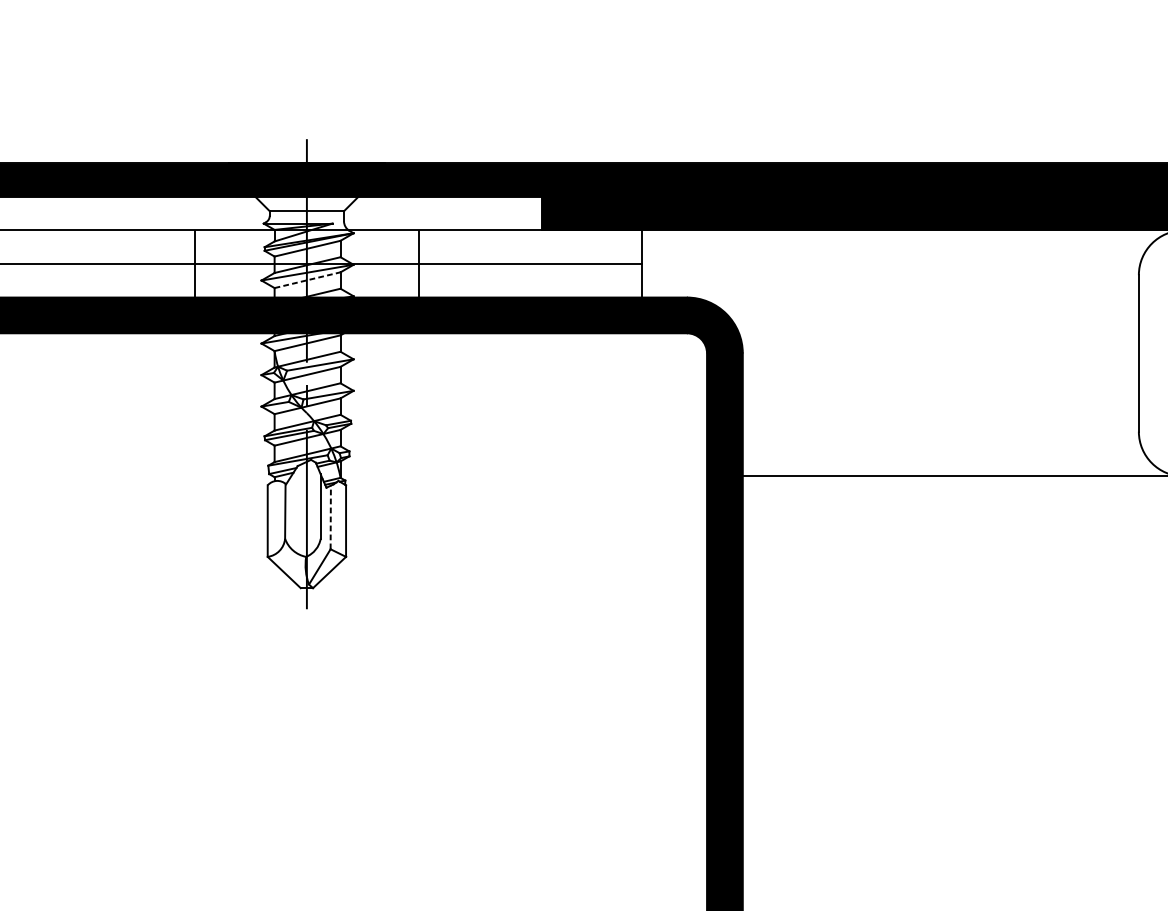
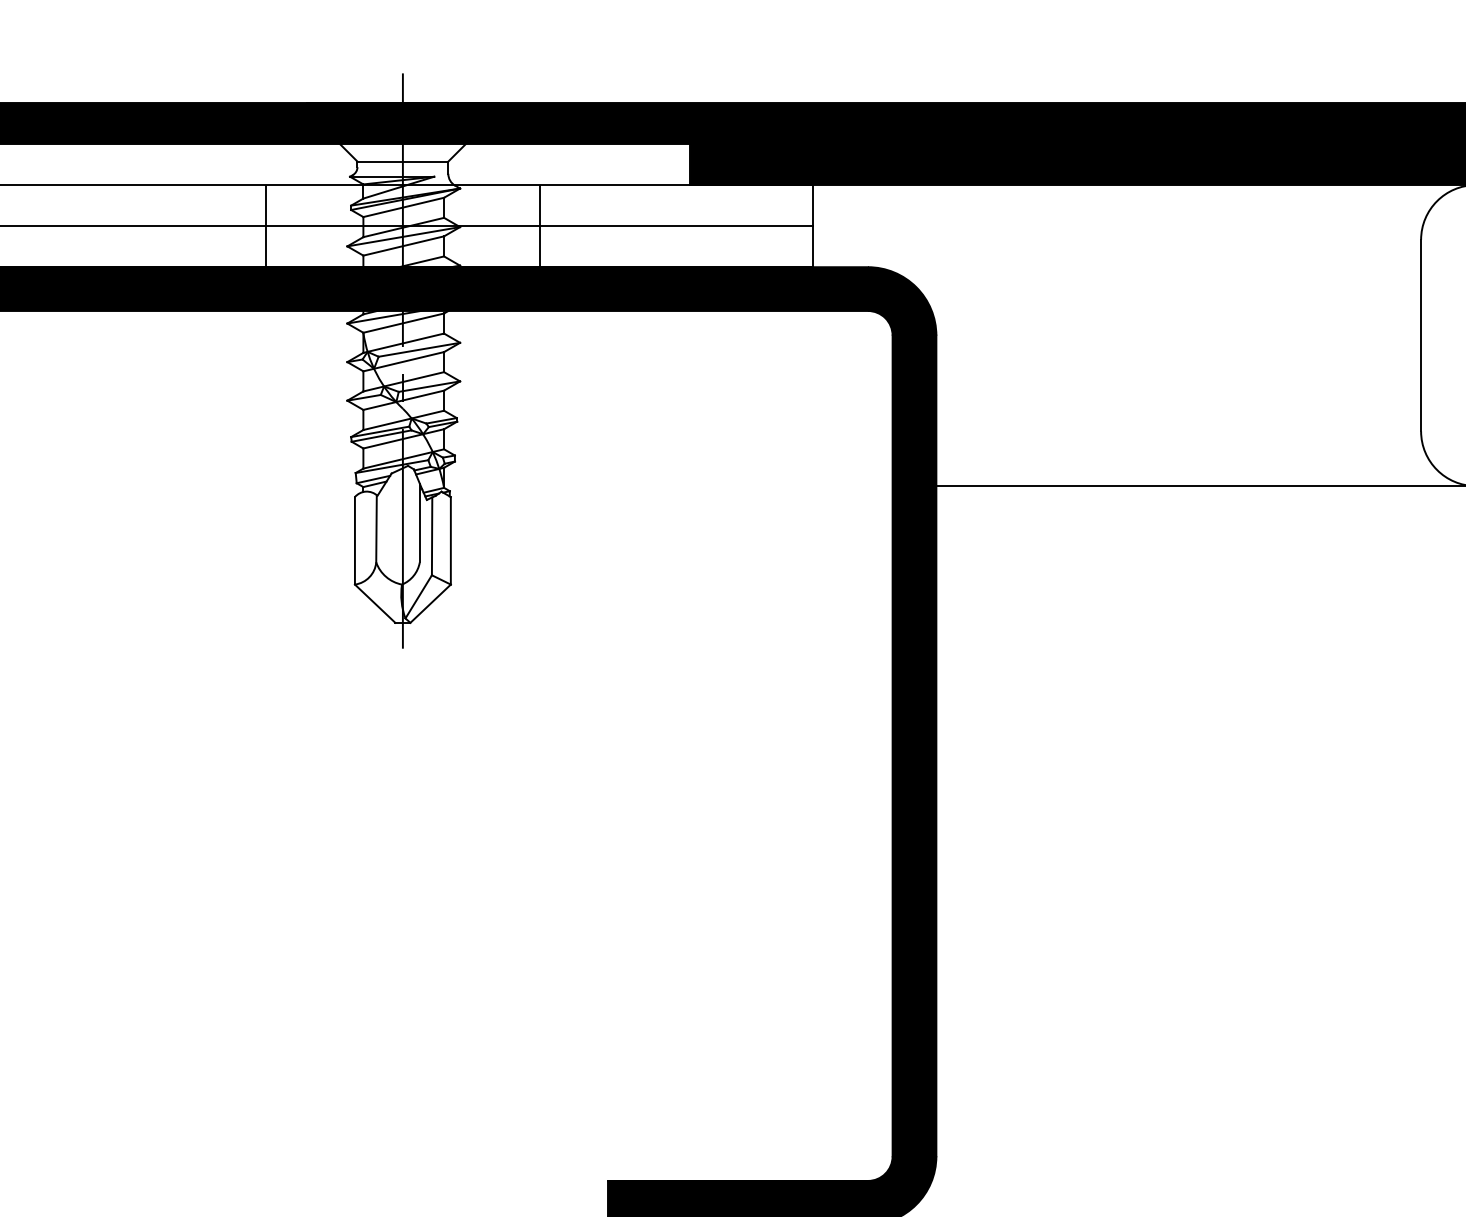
line: (308, 279) -> (404, 245), dashed -> solid
line: (331, 517) -> (432, 536), dashed -> solid

